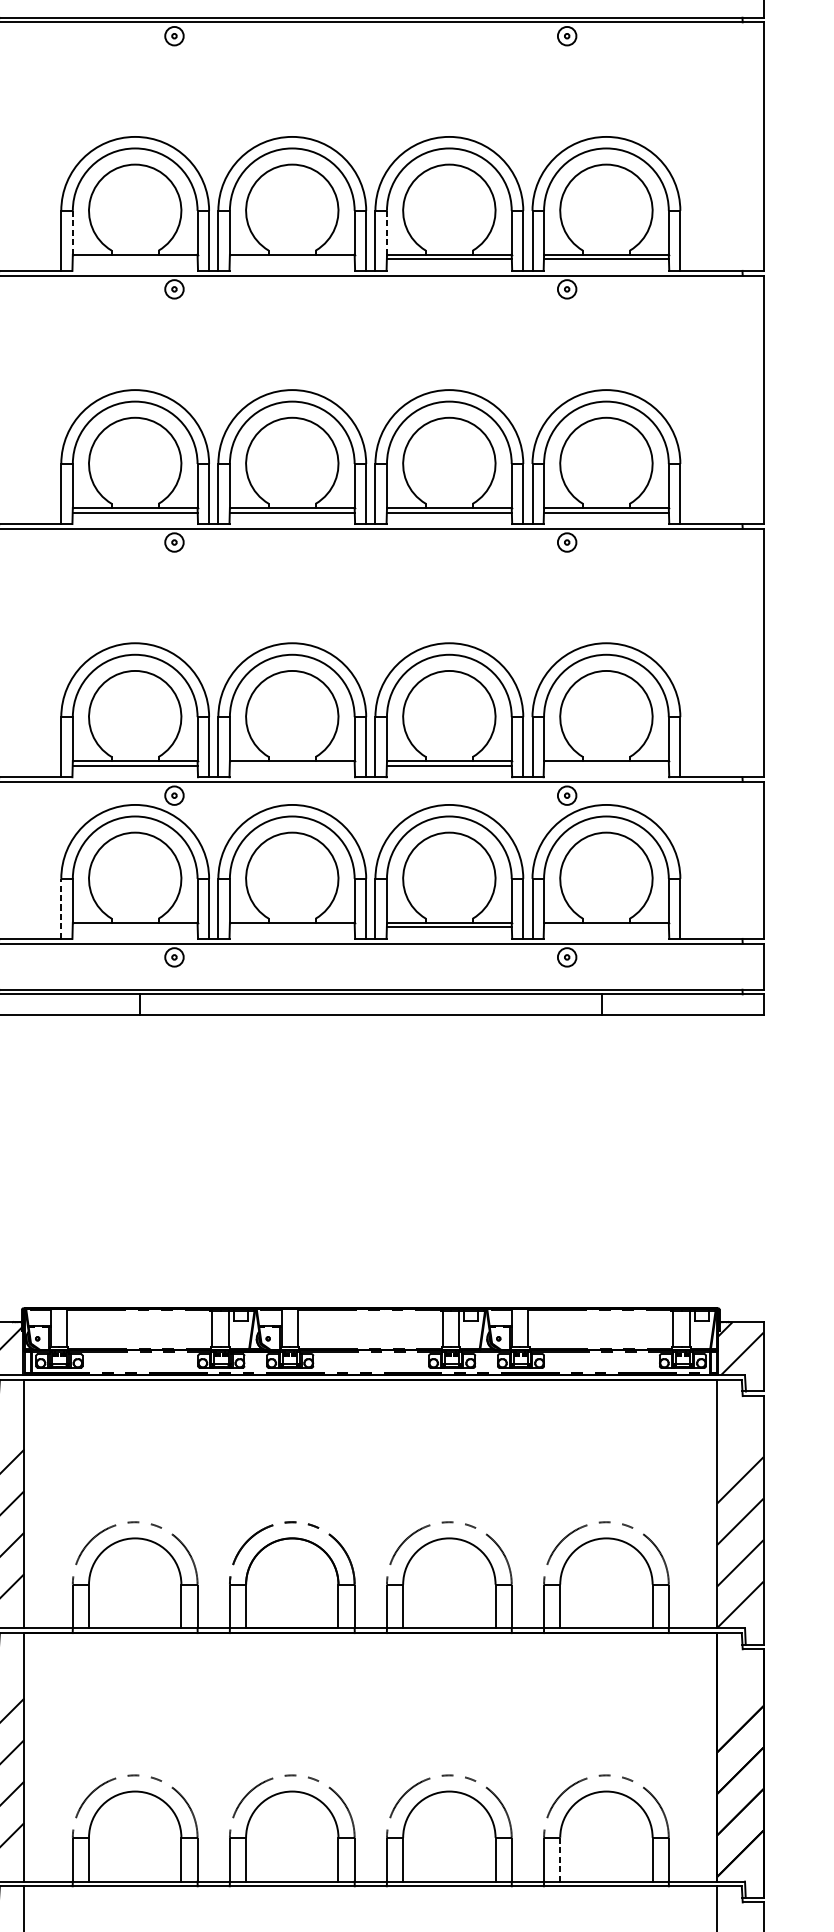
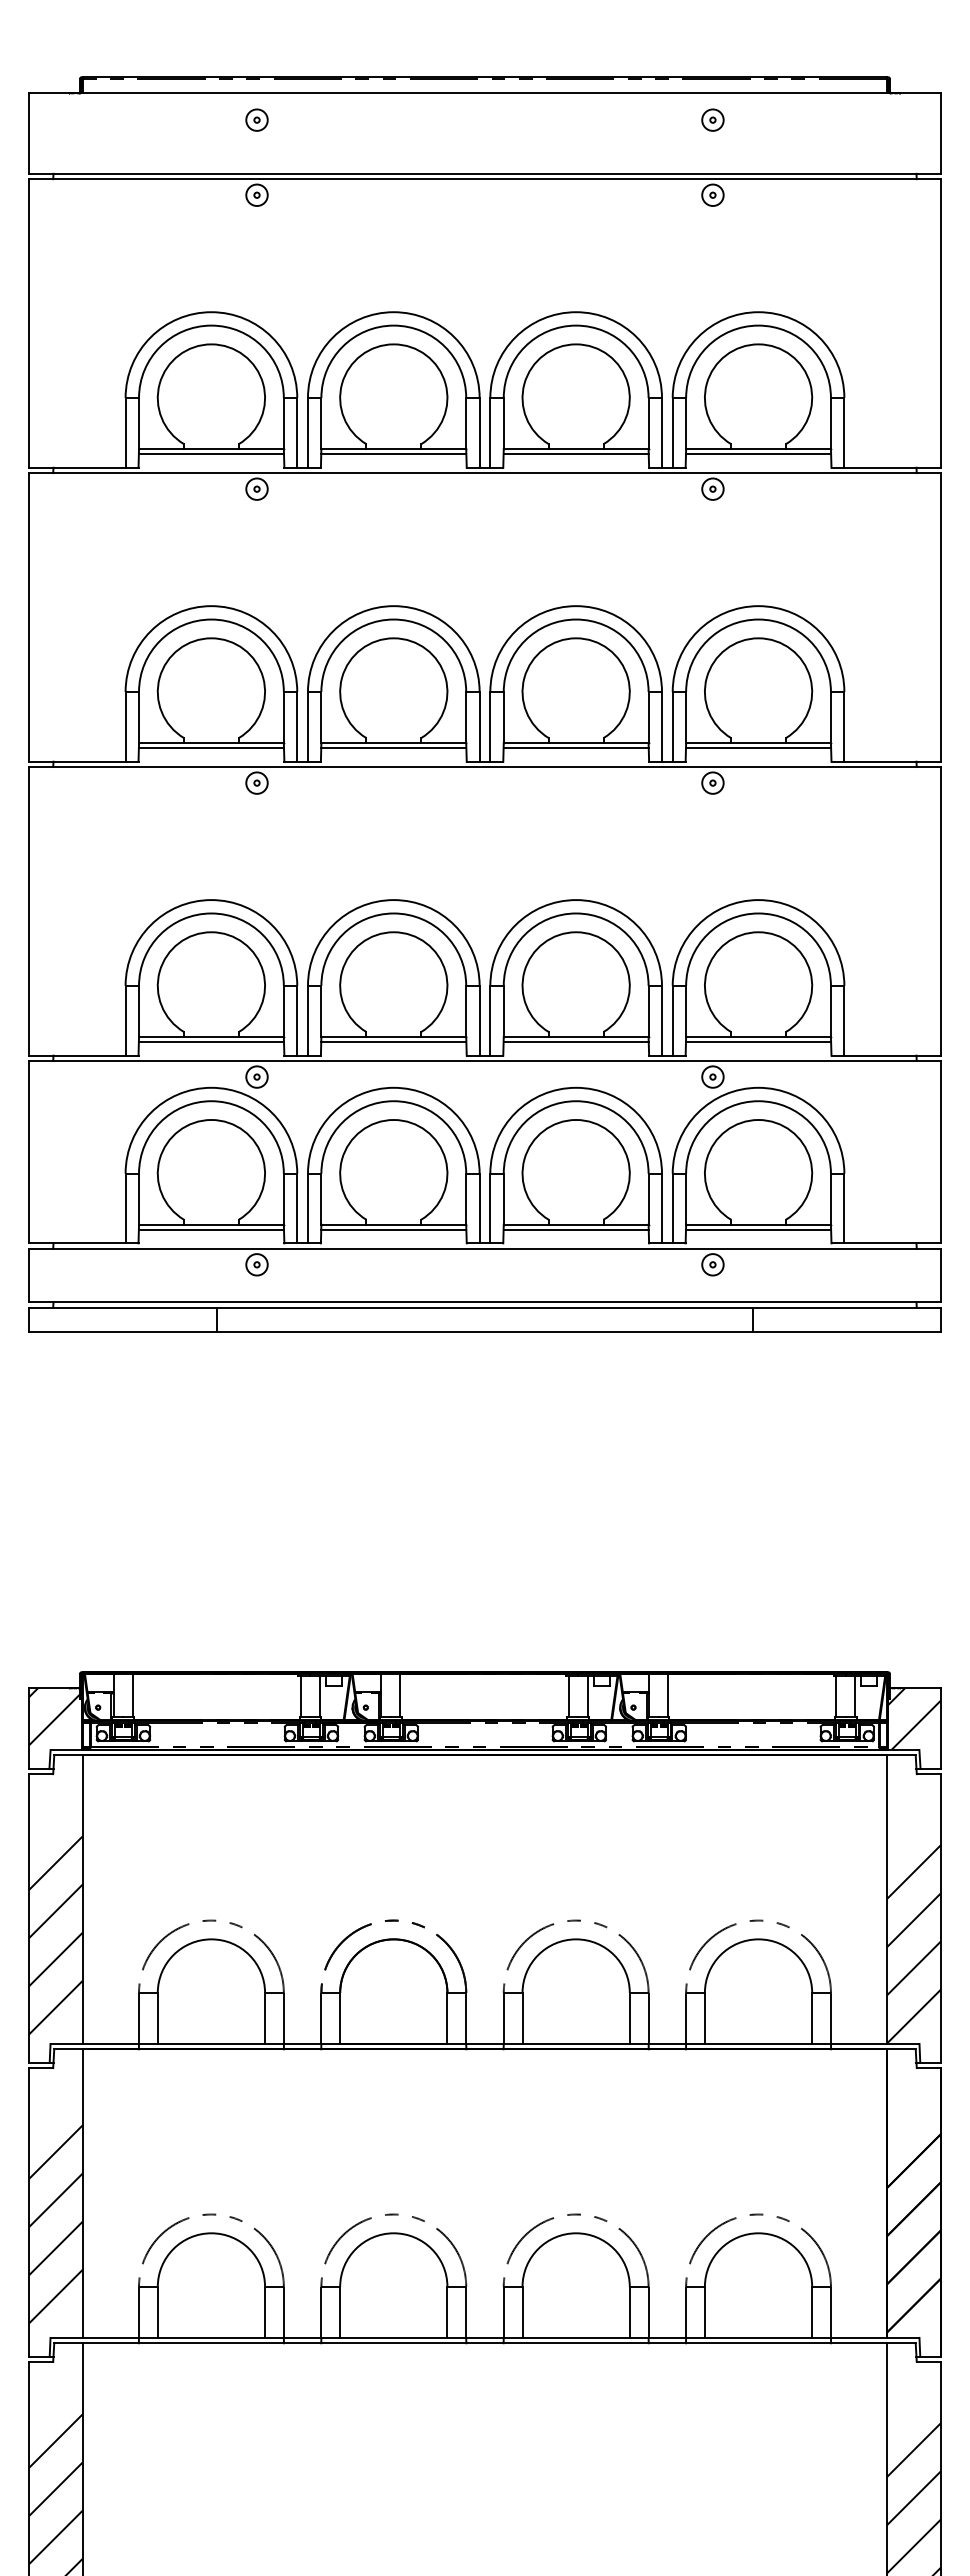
line: (73, 232) -> (139, 423), dashed -> solid
line: (386, 232) -> (503, 423), dashed -> solid
line: (135, 259) -> (211, 454), added
line: (292, 259) -> (393, 454), added
line: (292, 765) -> (393, 1042), added
line: (606, 765) -> (758, 1042), added
line: (61, 908) -> (125, 1208), dashed -> solid
line: (135, 926) -> (211, 1229), added
line: (292, 926) -> (393, 1229), added
line: (606, 926) -> (758, 1229), added
line: (559, 1859) -> (704, 2312), dashed -> solid

